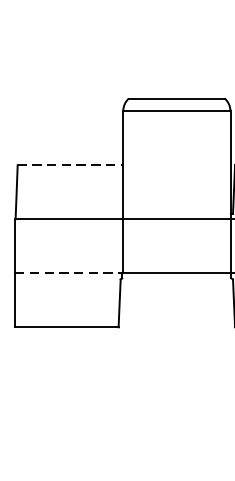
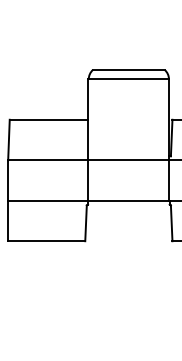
line: (70, 164) -> (49, 119), dashed -> solid
line: (69, 272) -> (48, 200), dashed -> solid

